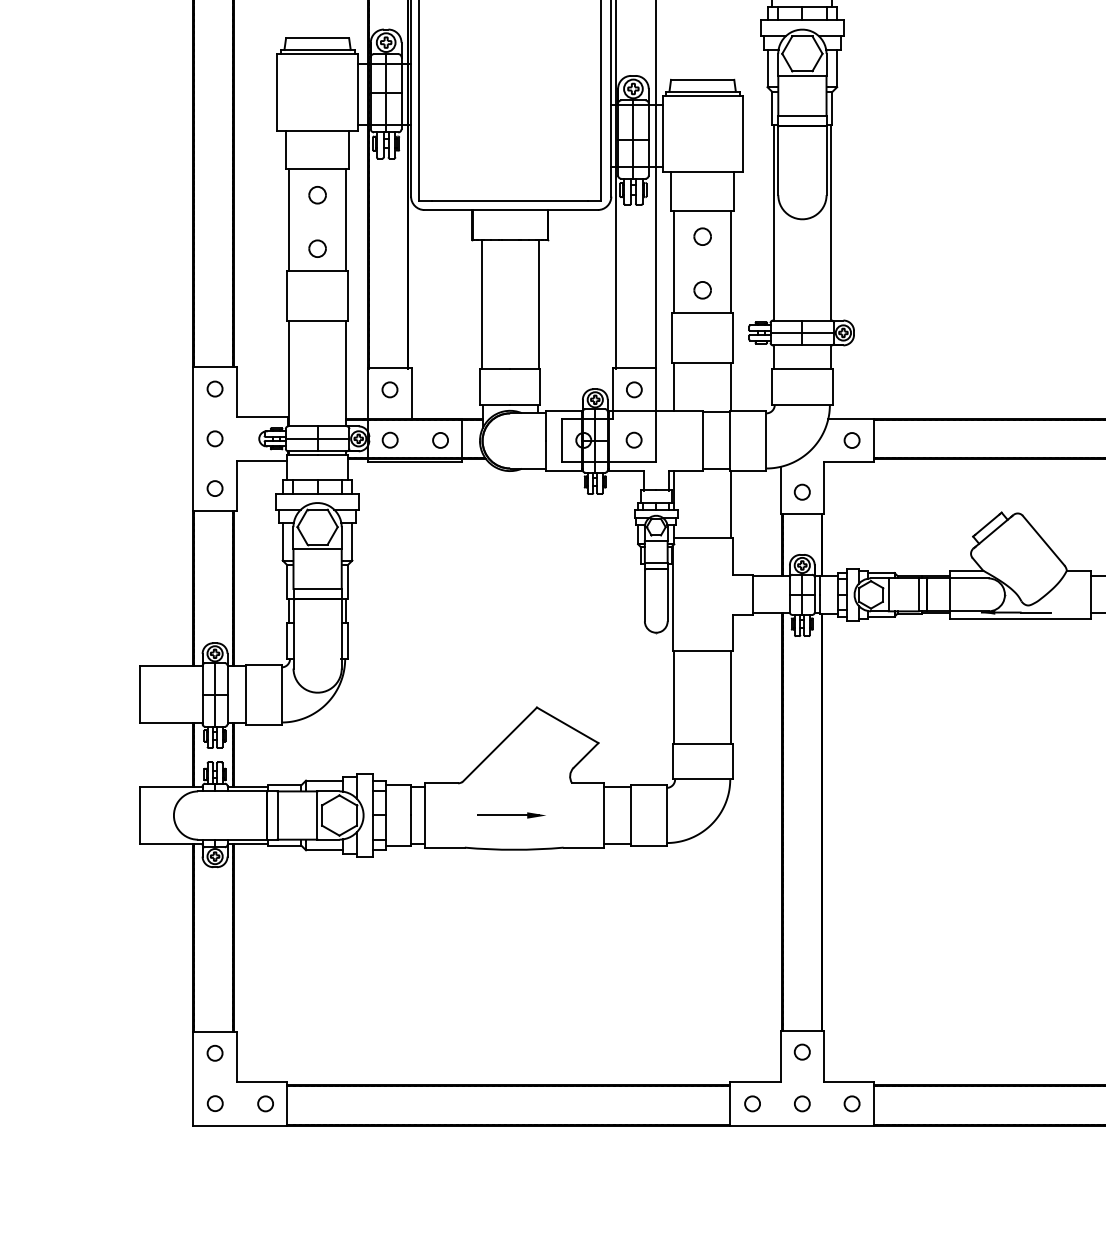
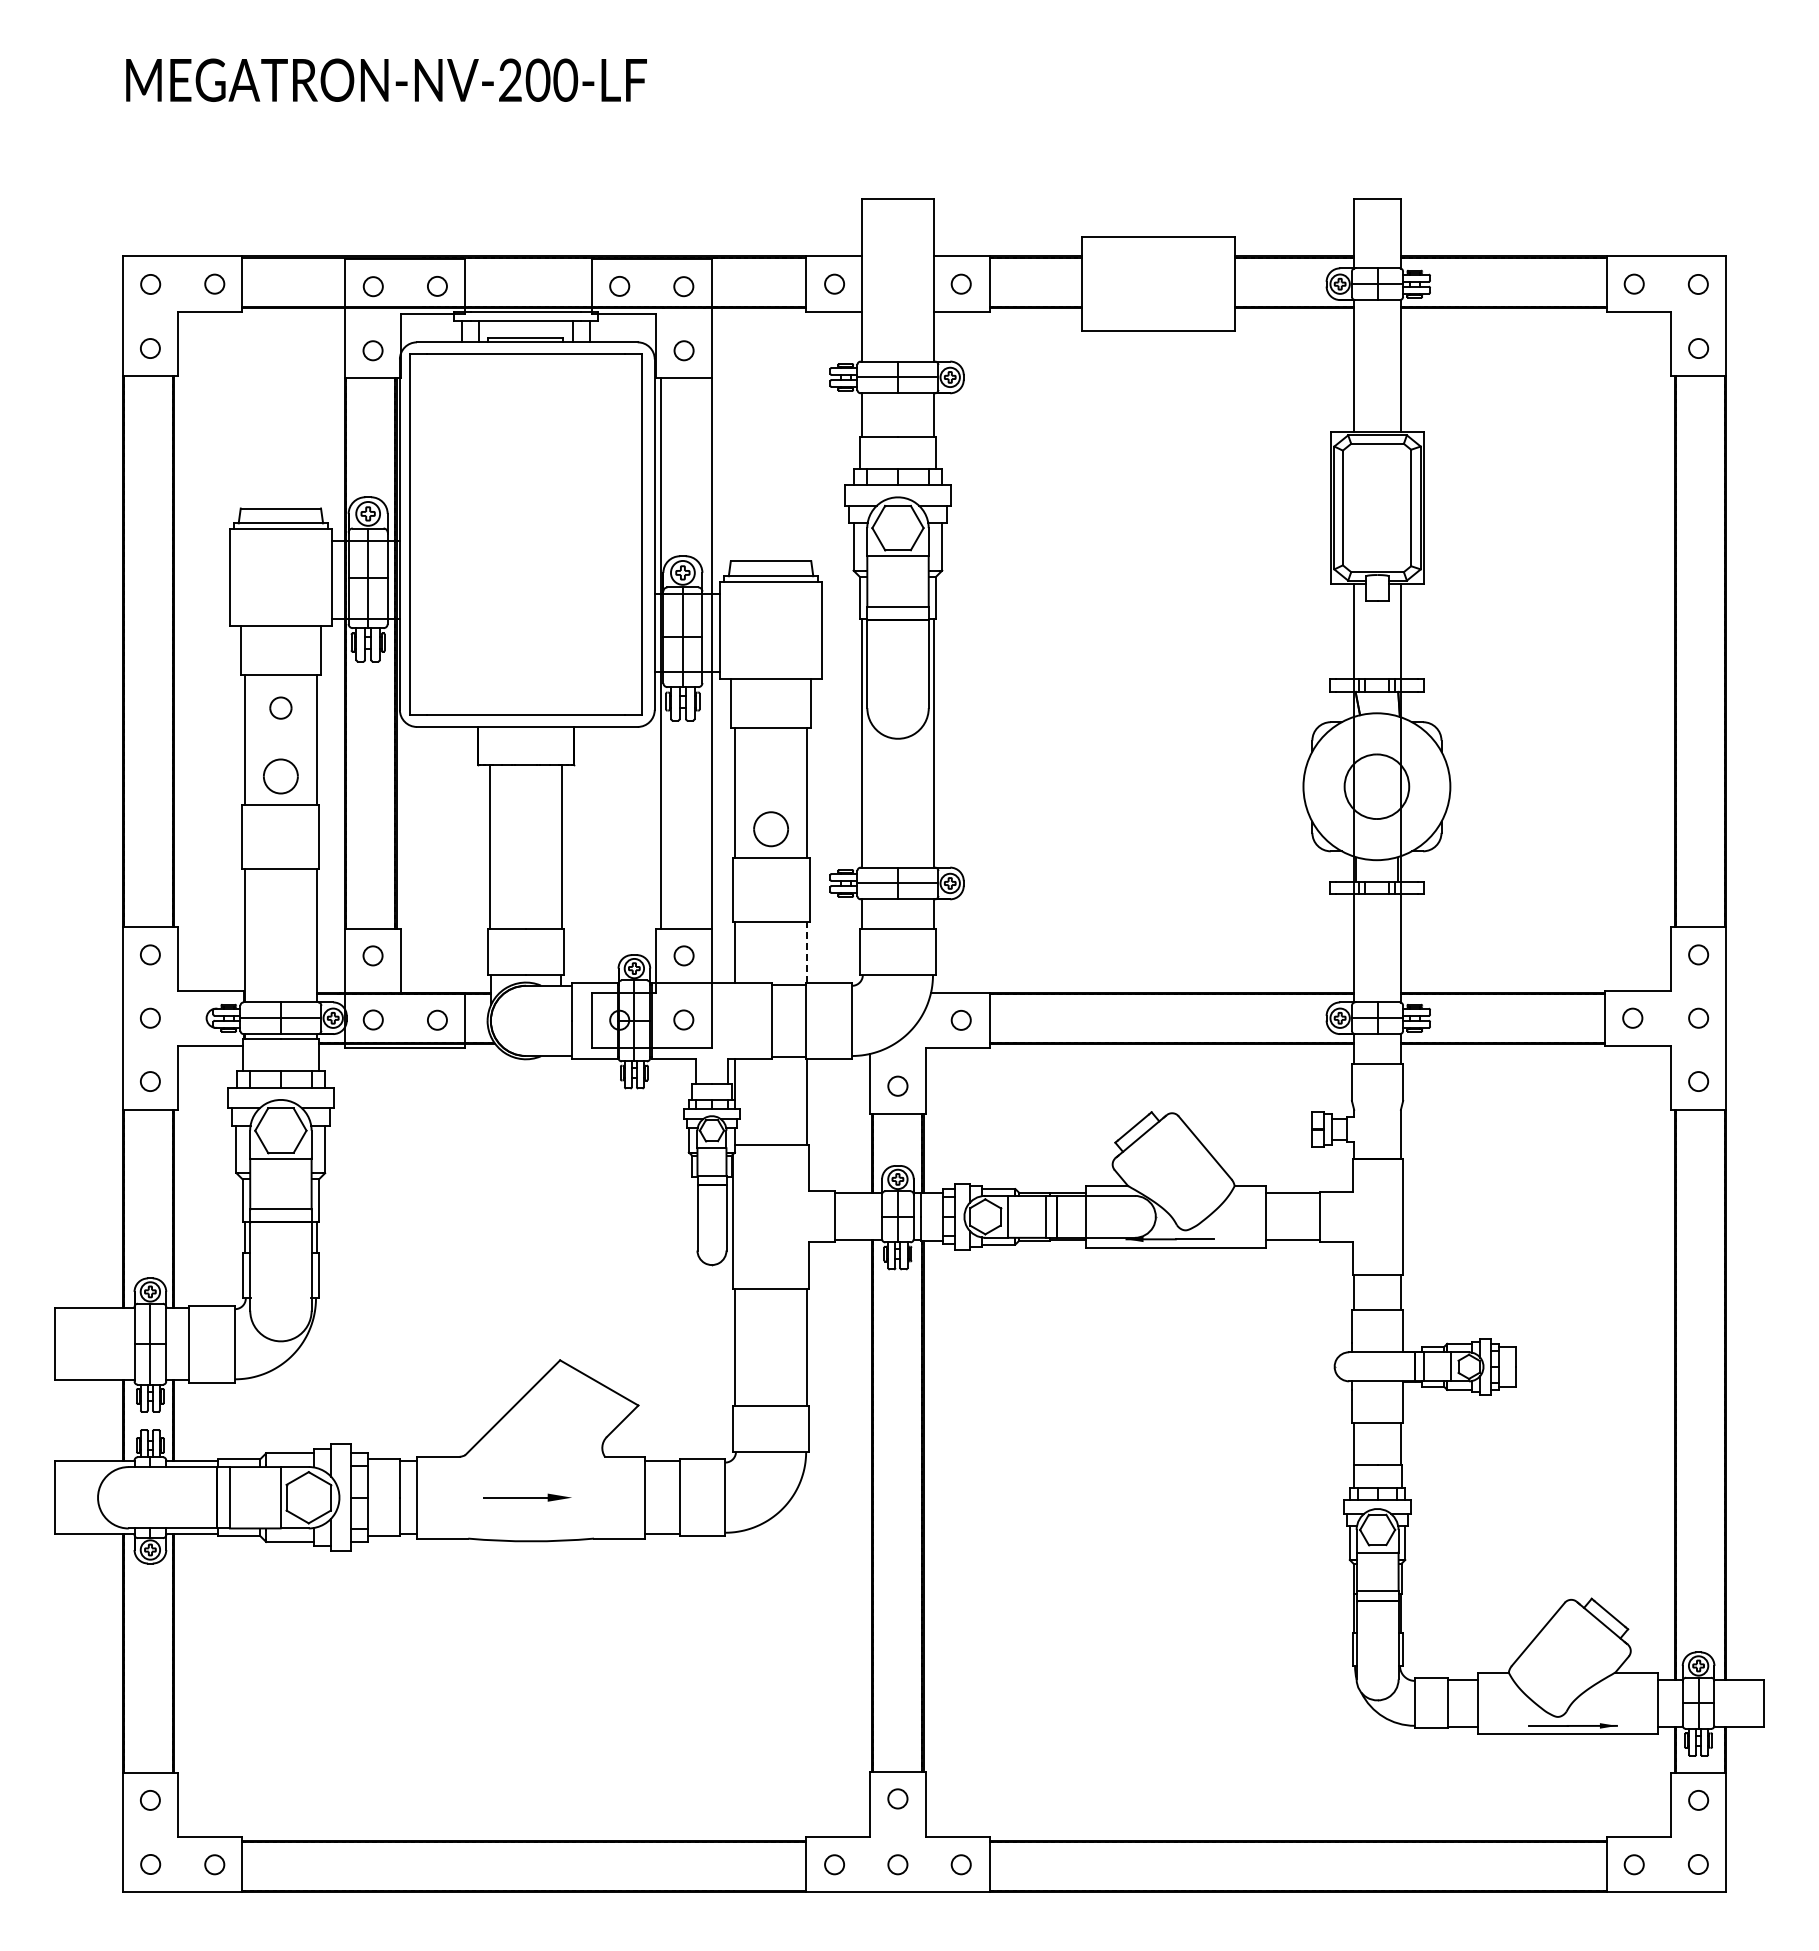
part: (702, 236) -> (770, 760), removed
part: (317, 248) -> (280, 775), size x1.6
part: (702, 289) -> (770, 828), size x1.6
line: (731, 386) -> (807, 951), solid -> dashed

